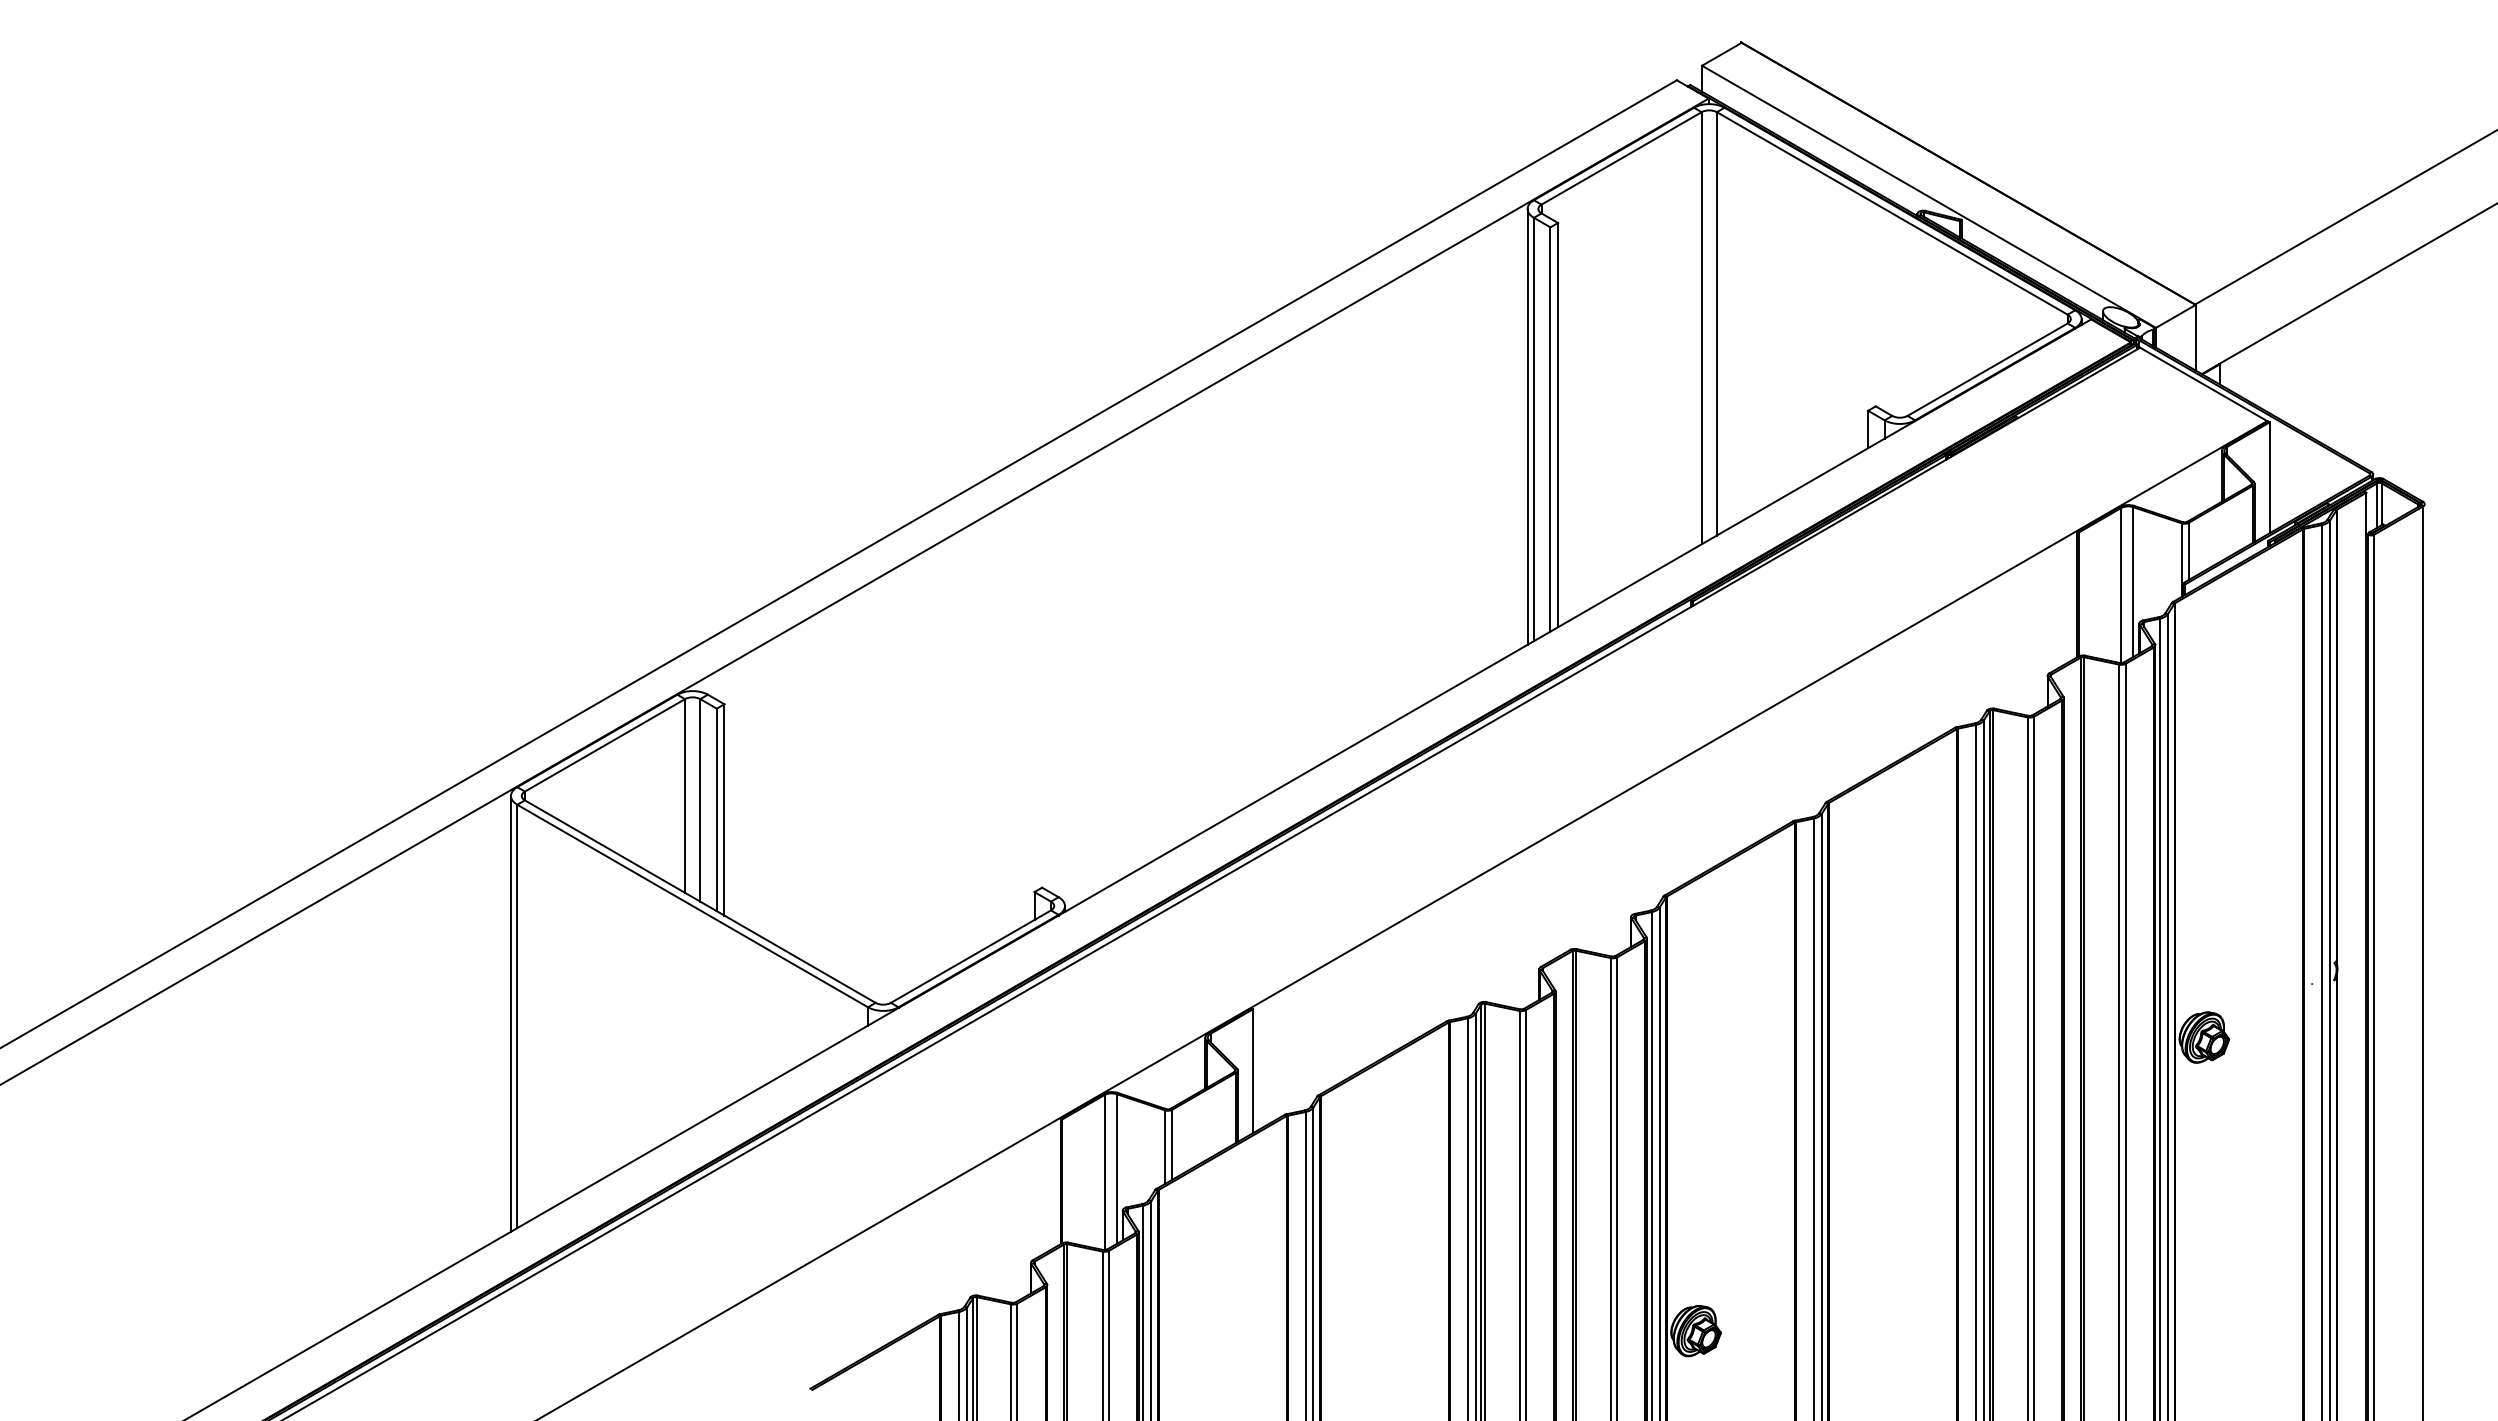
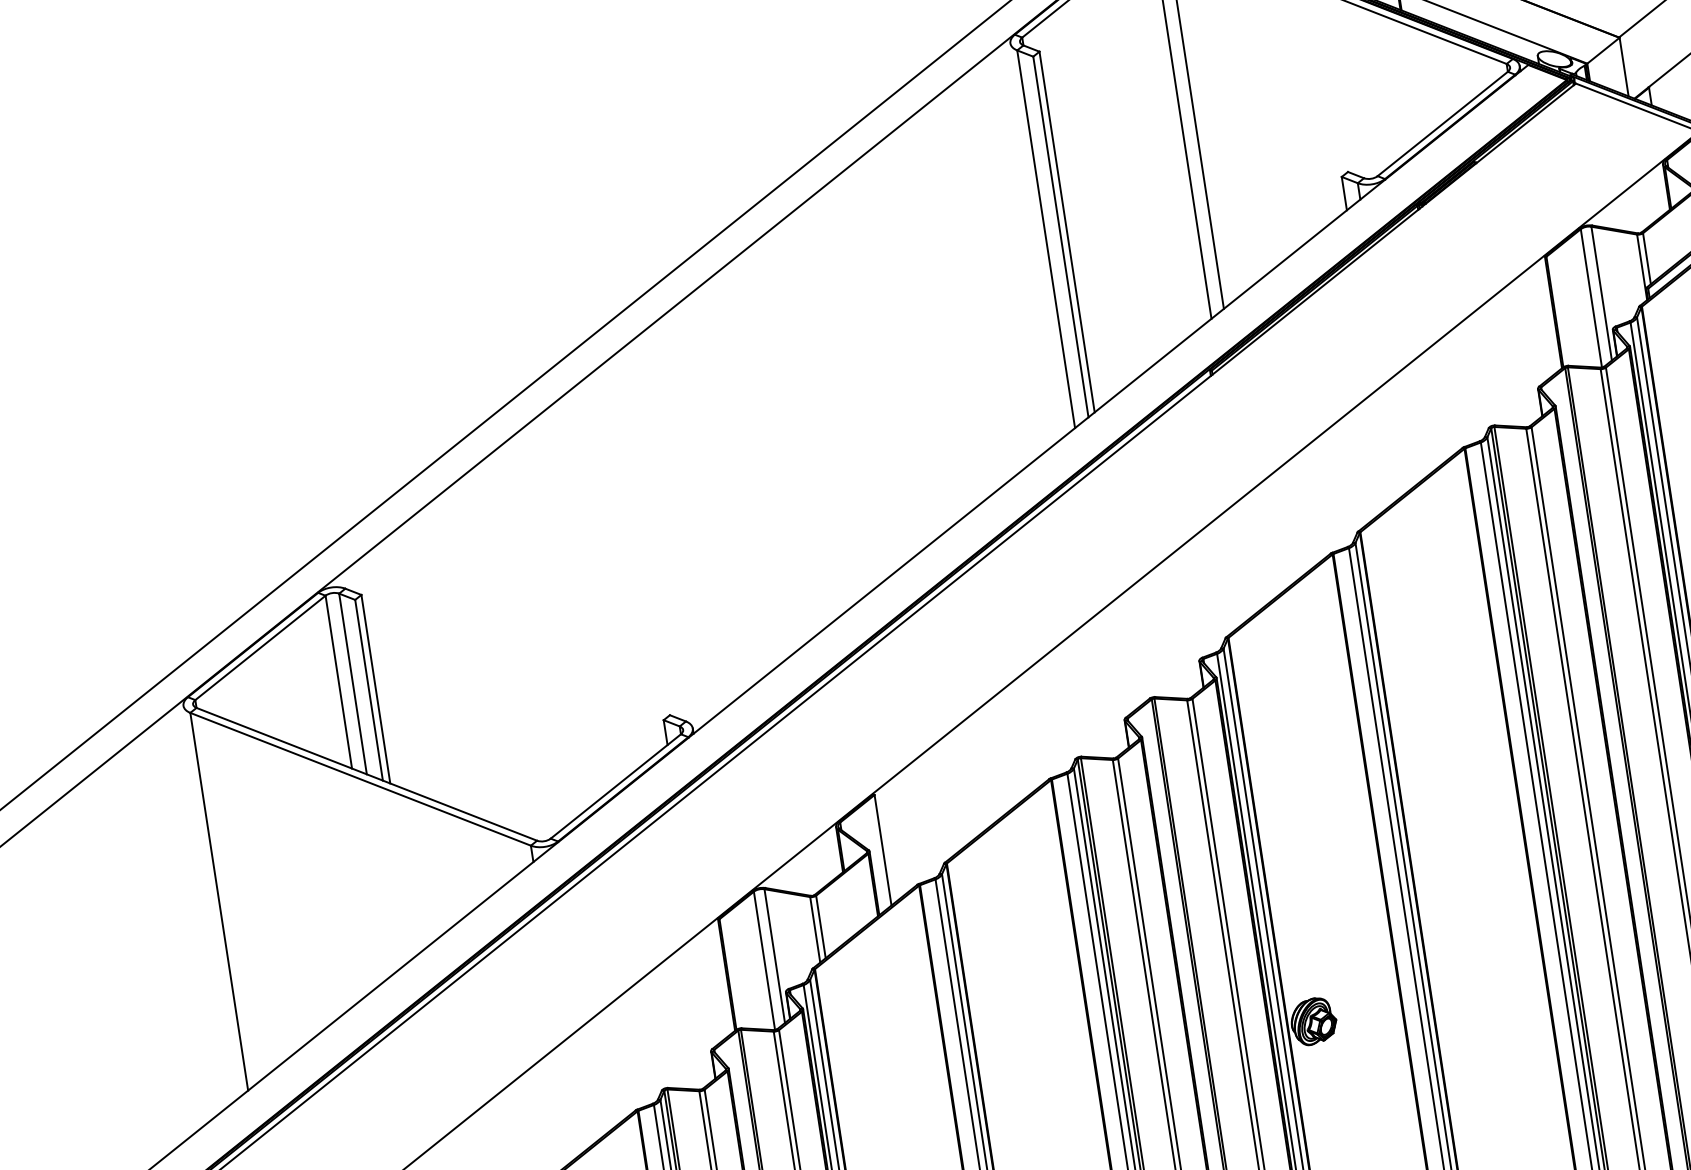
line: (1527, 426) -> (1040, 237), removed
line: (510, 1013) -> (212, 900), removed

